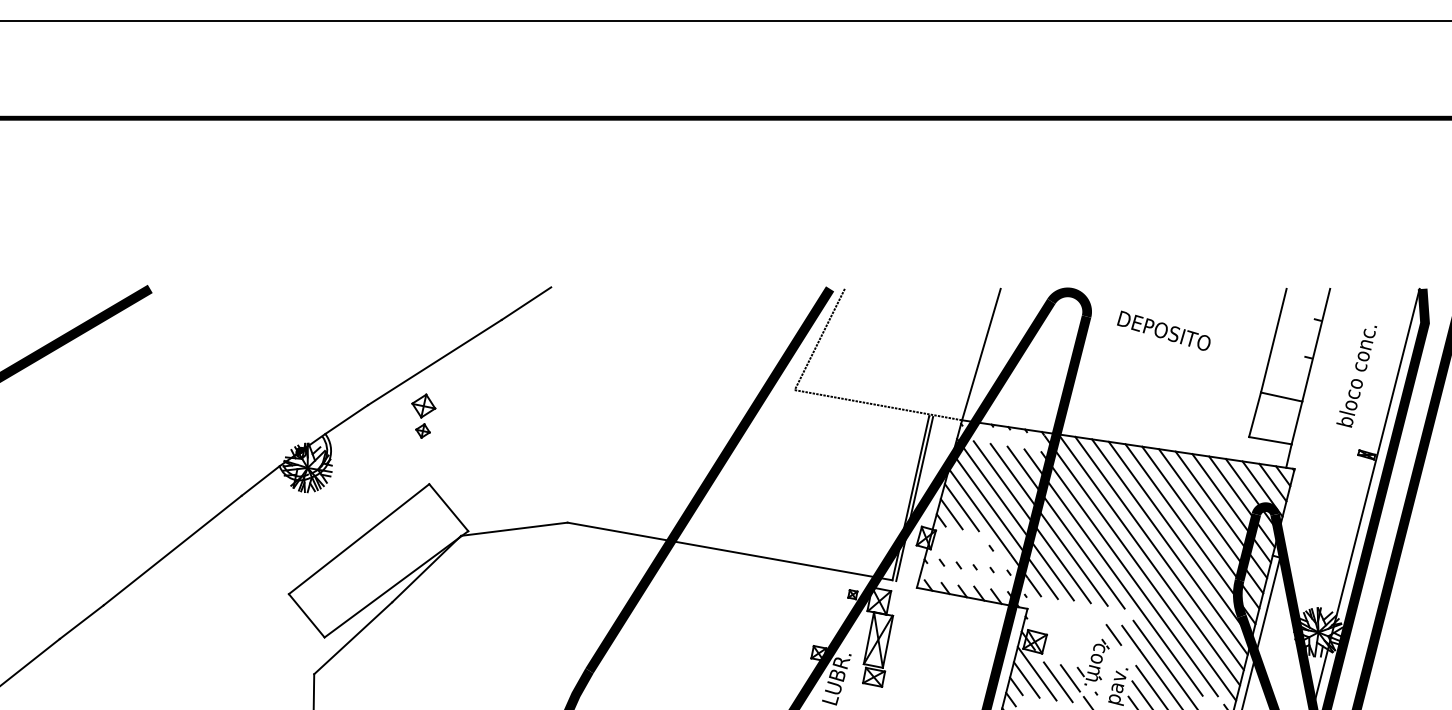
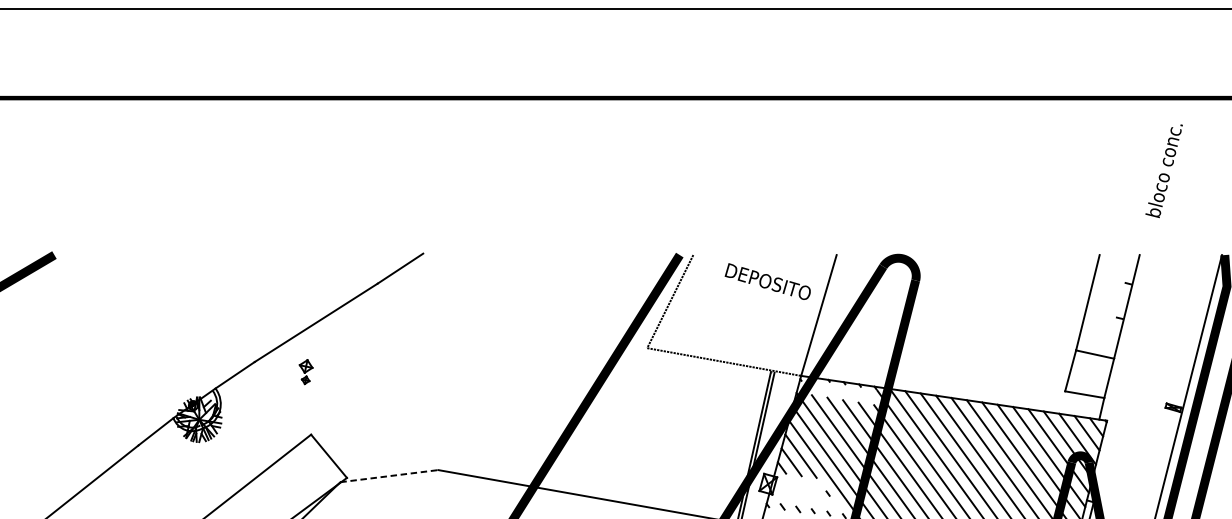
text: (1163, 330) -> (767, 281), moved
text: (1356, 376) -> (1163, 170), moved
part: (423, 415) -> (305, 371), size x0.6
line: (514, 529) -> (389, 476), solid -> dashed

